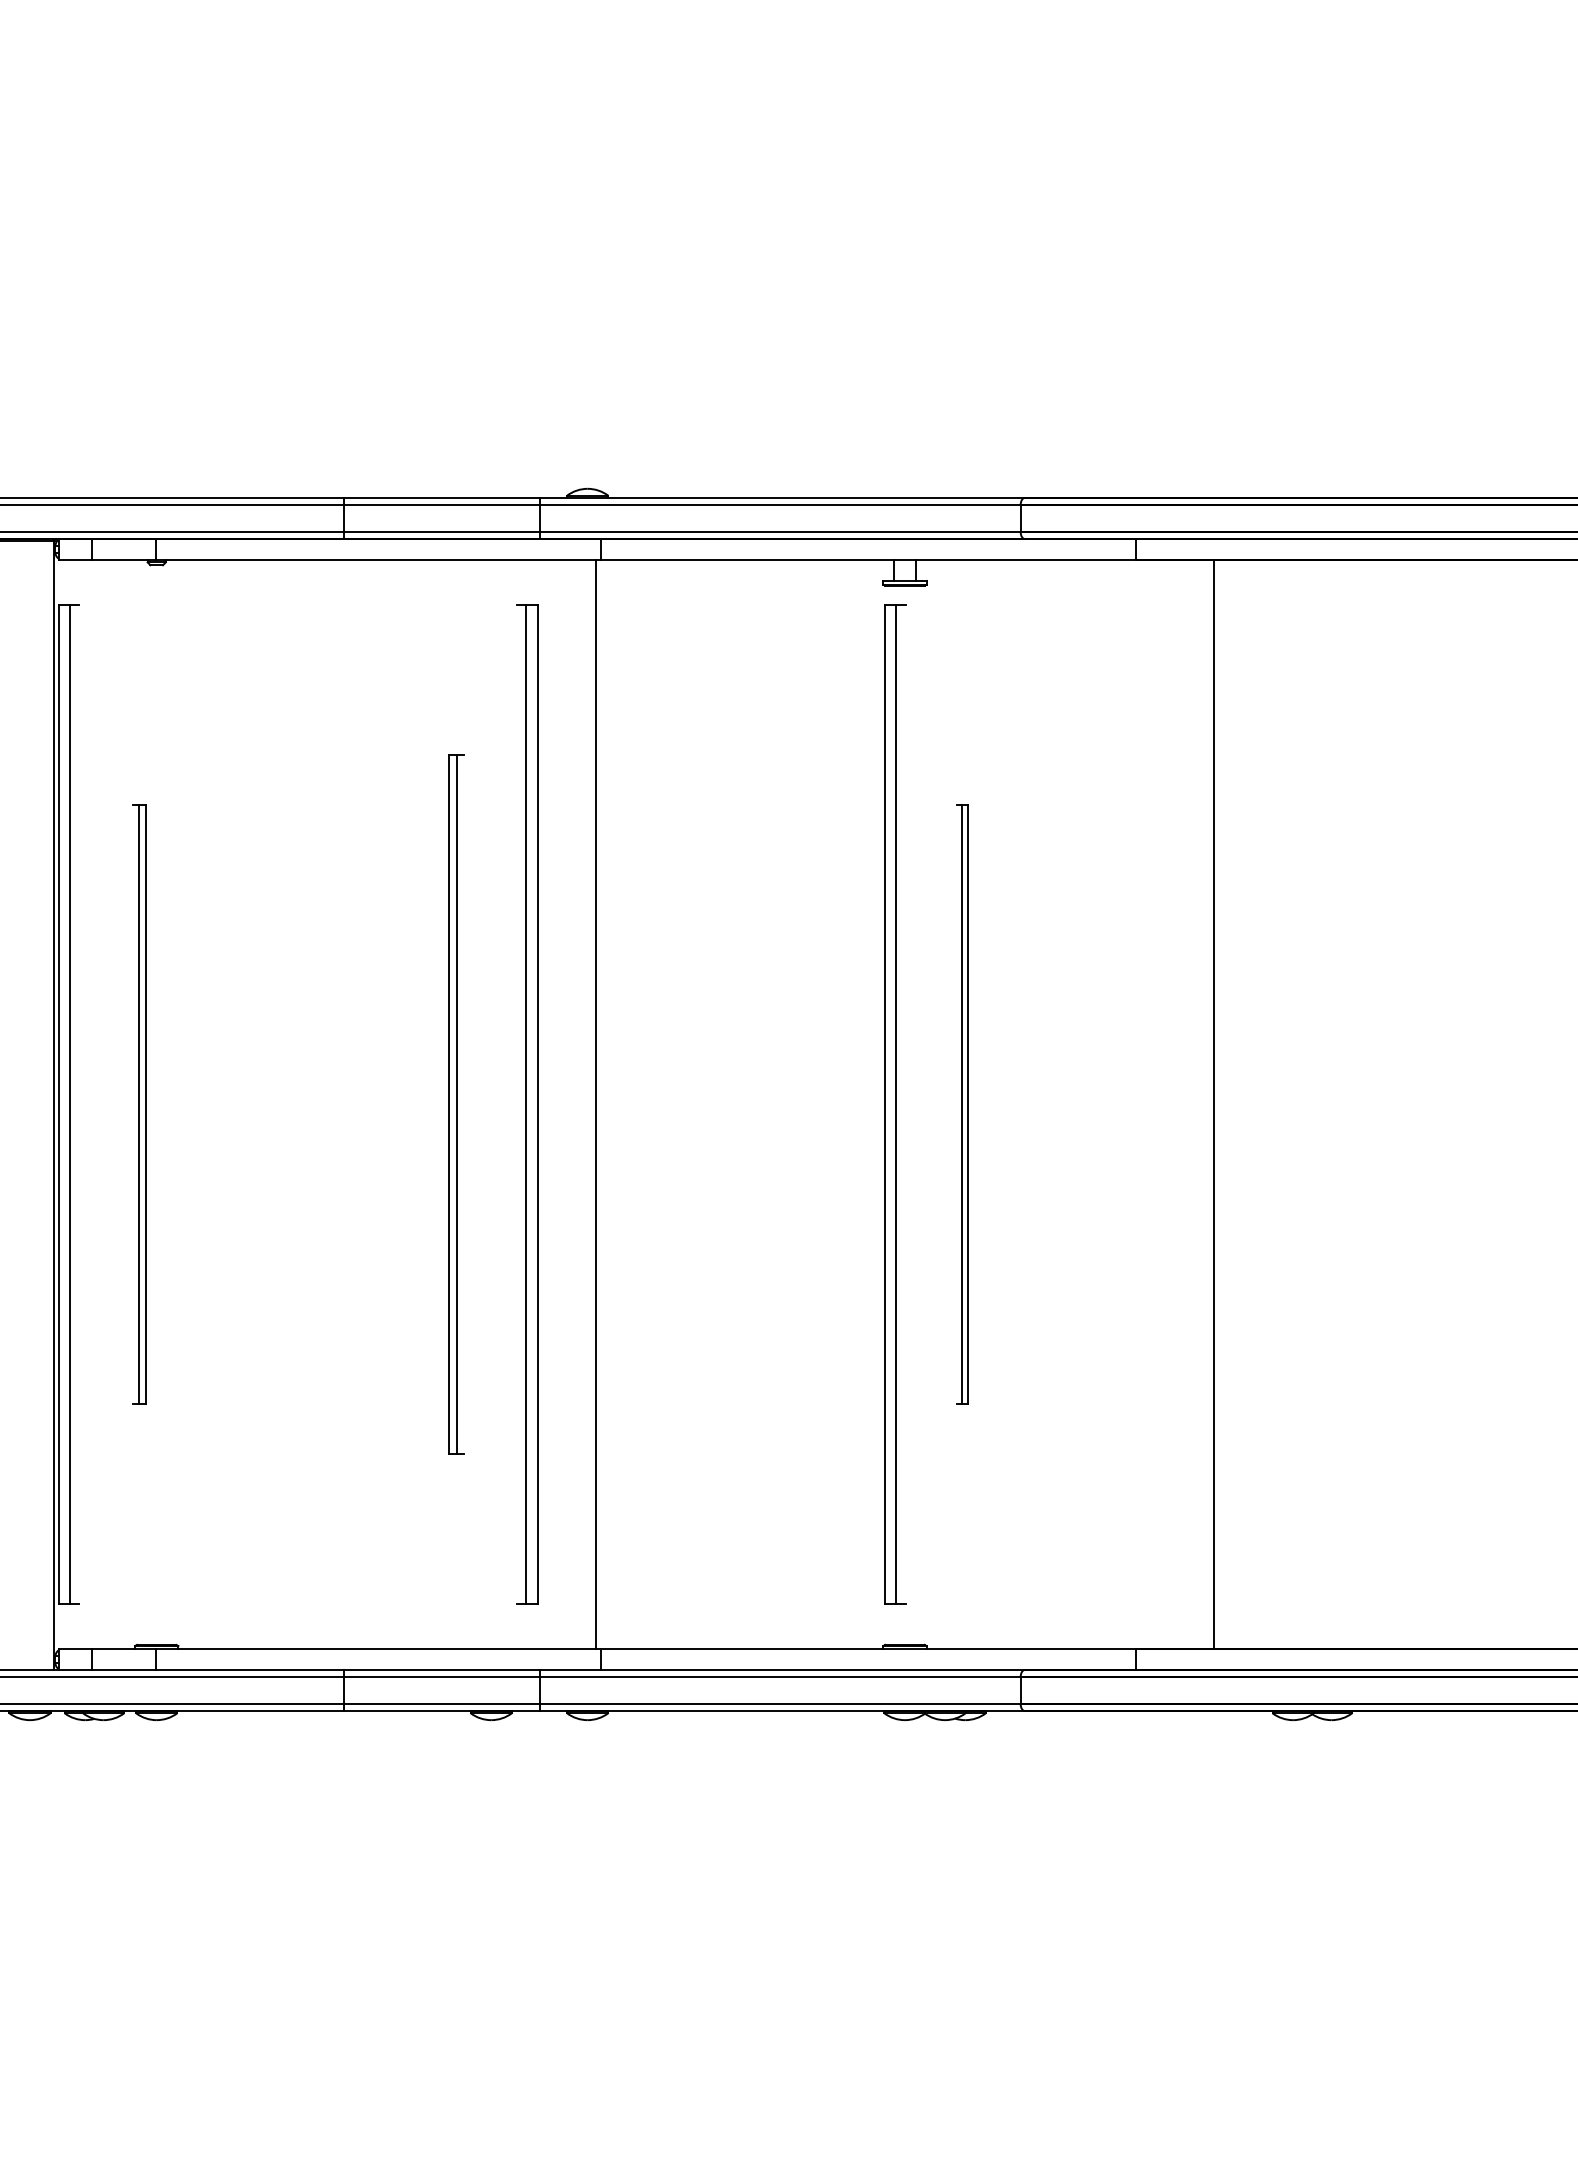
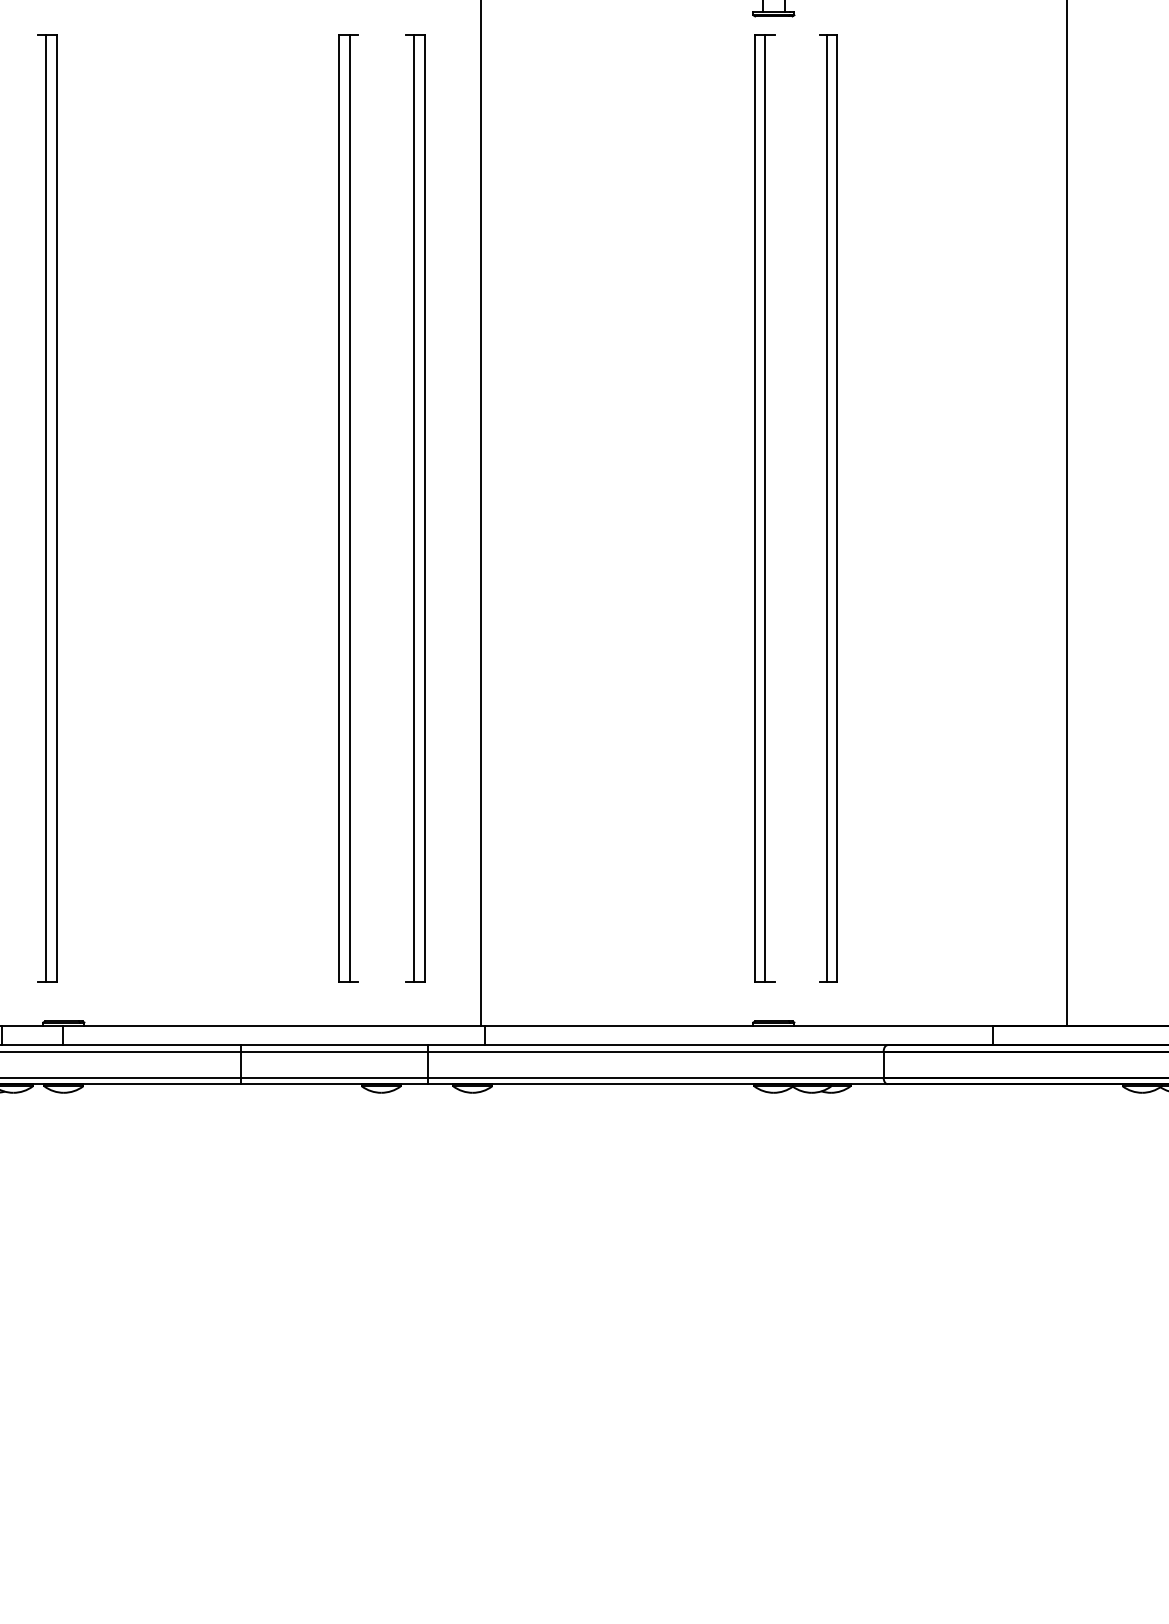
part: (139, 1104) -> (47, 508), size x1.67
part: (456, 1104) -> (348, 508), size x1.43
part: (962, 1104) -> (828, 508), size x1.67

